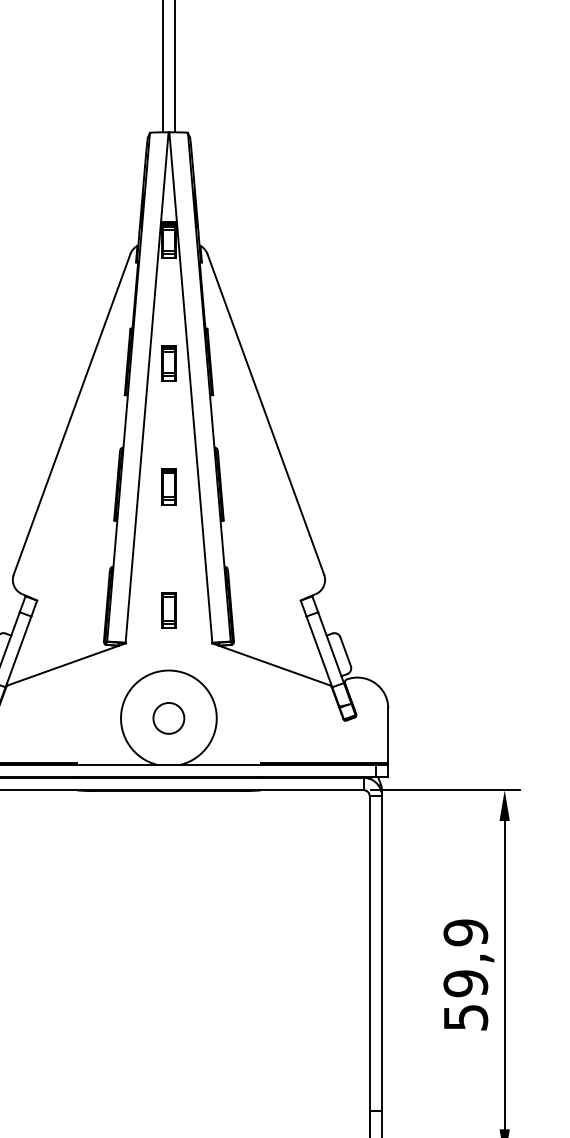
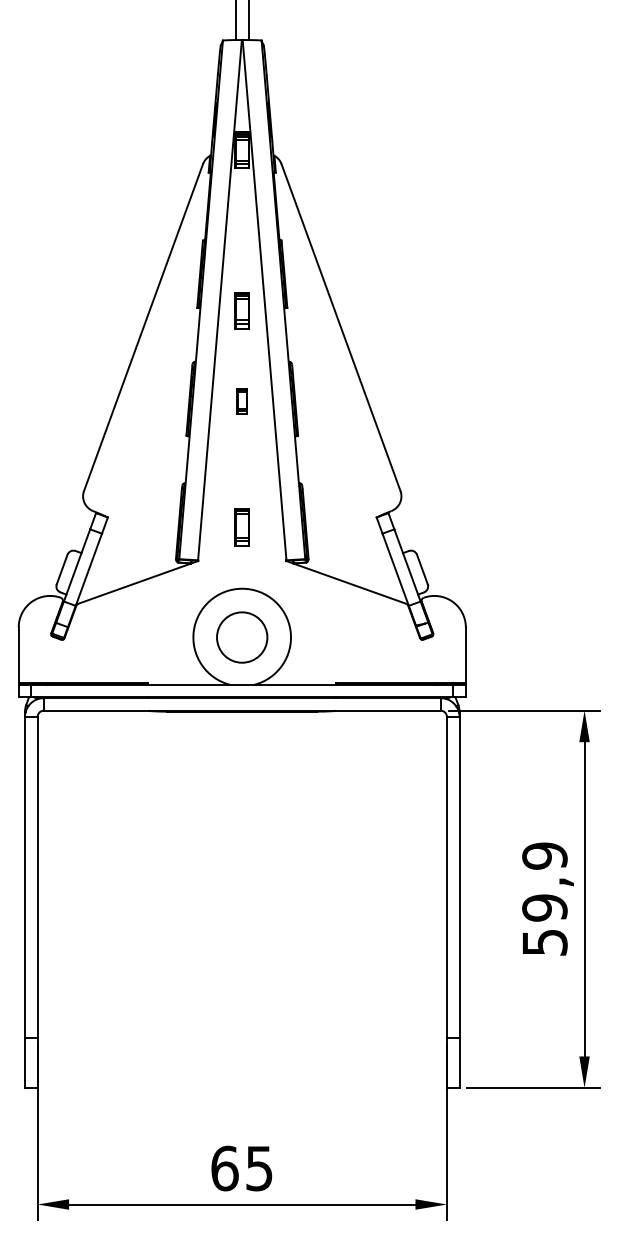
part: (168, 363) -> (241, 310), moved
part: (168, 486) -> (241, 401), size x0.7
circle: (168, 718) -> (241, 637), size x1.6

